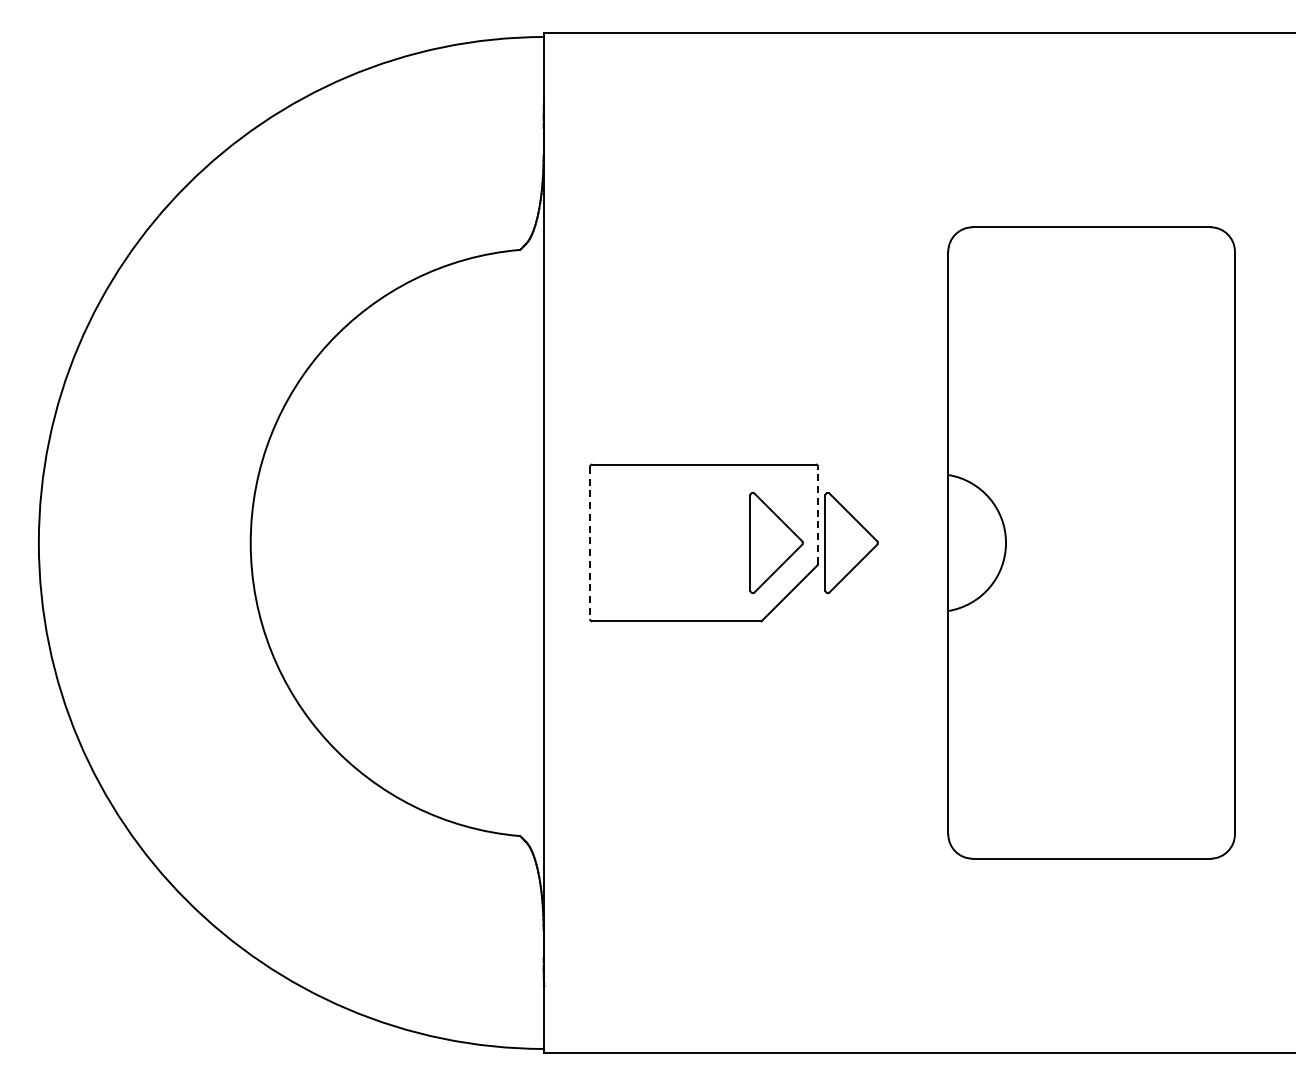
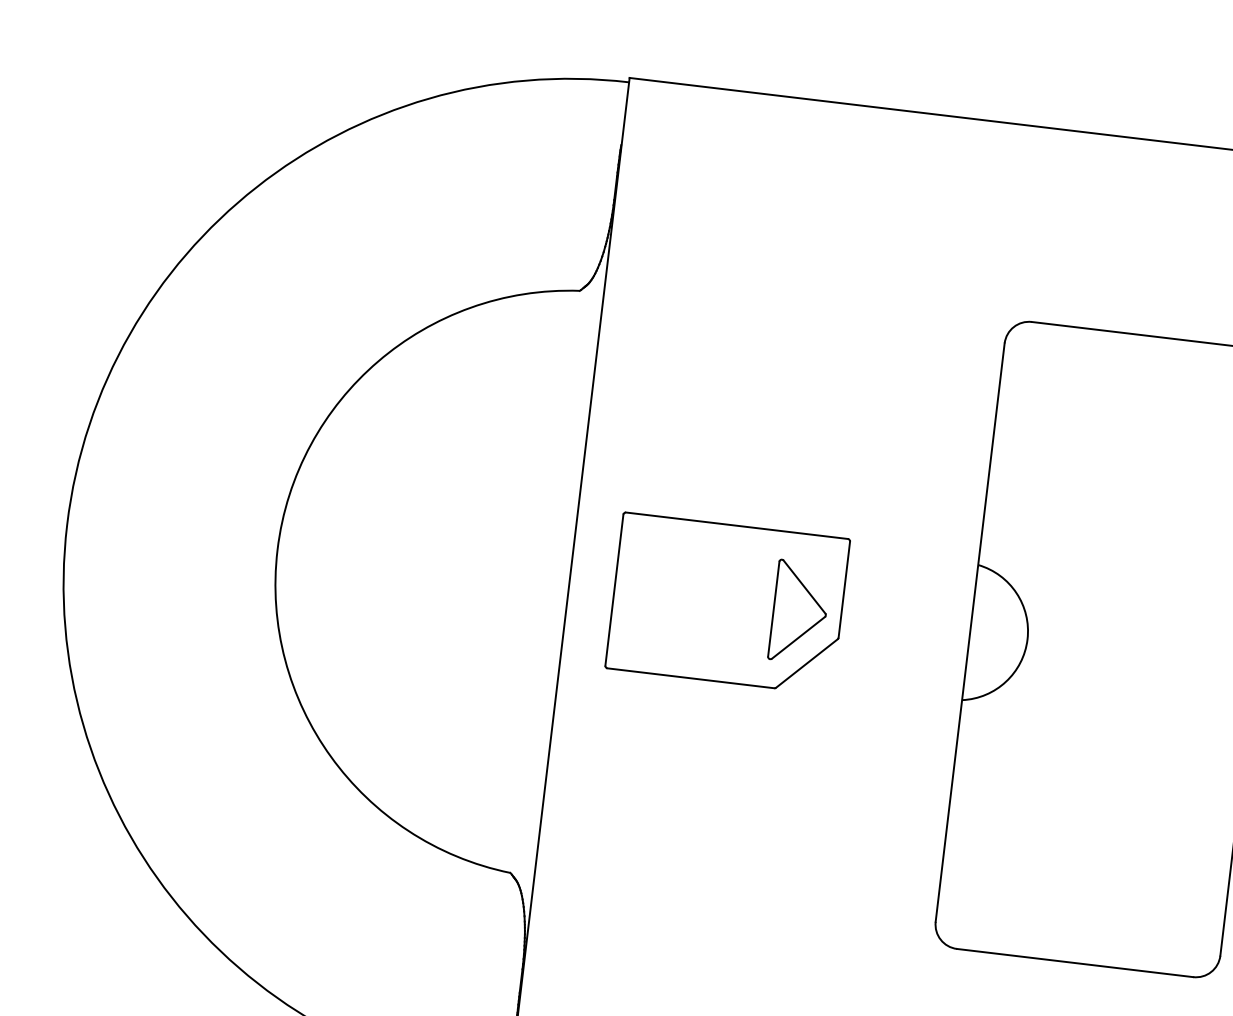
line: (818, 514) -> (844, 588), dashed -> solid
part: (851, 542) -> (874, 620), removed
line: (589, 543) -> (613, 590), dashed -> solid

